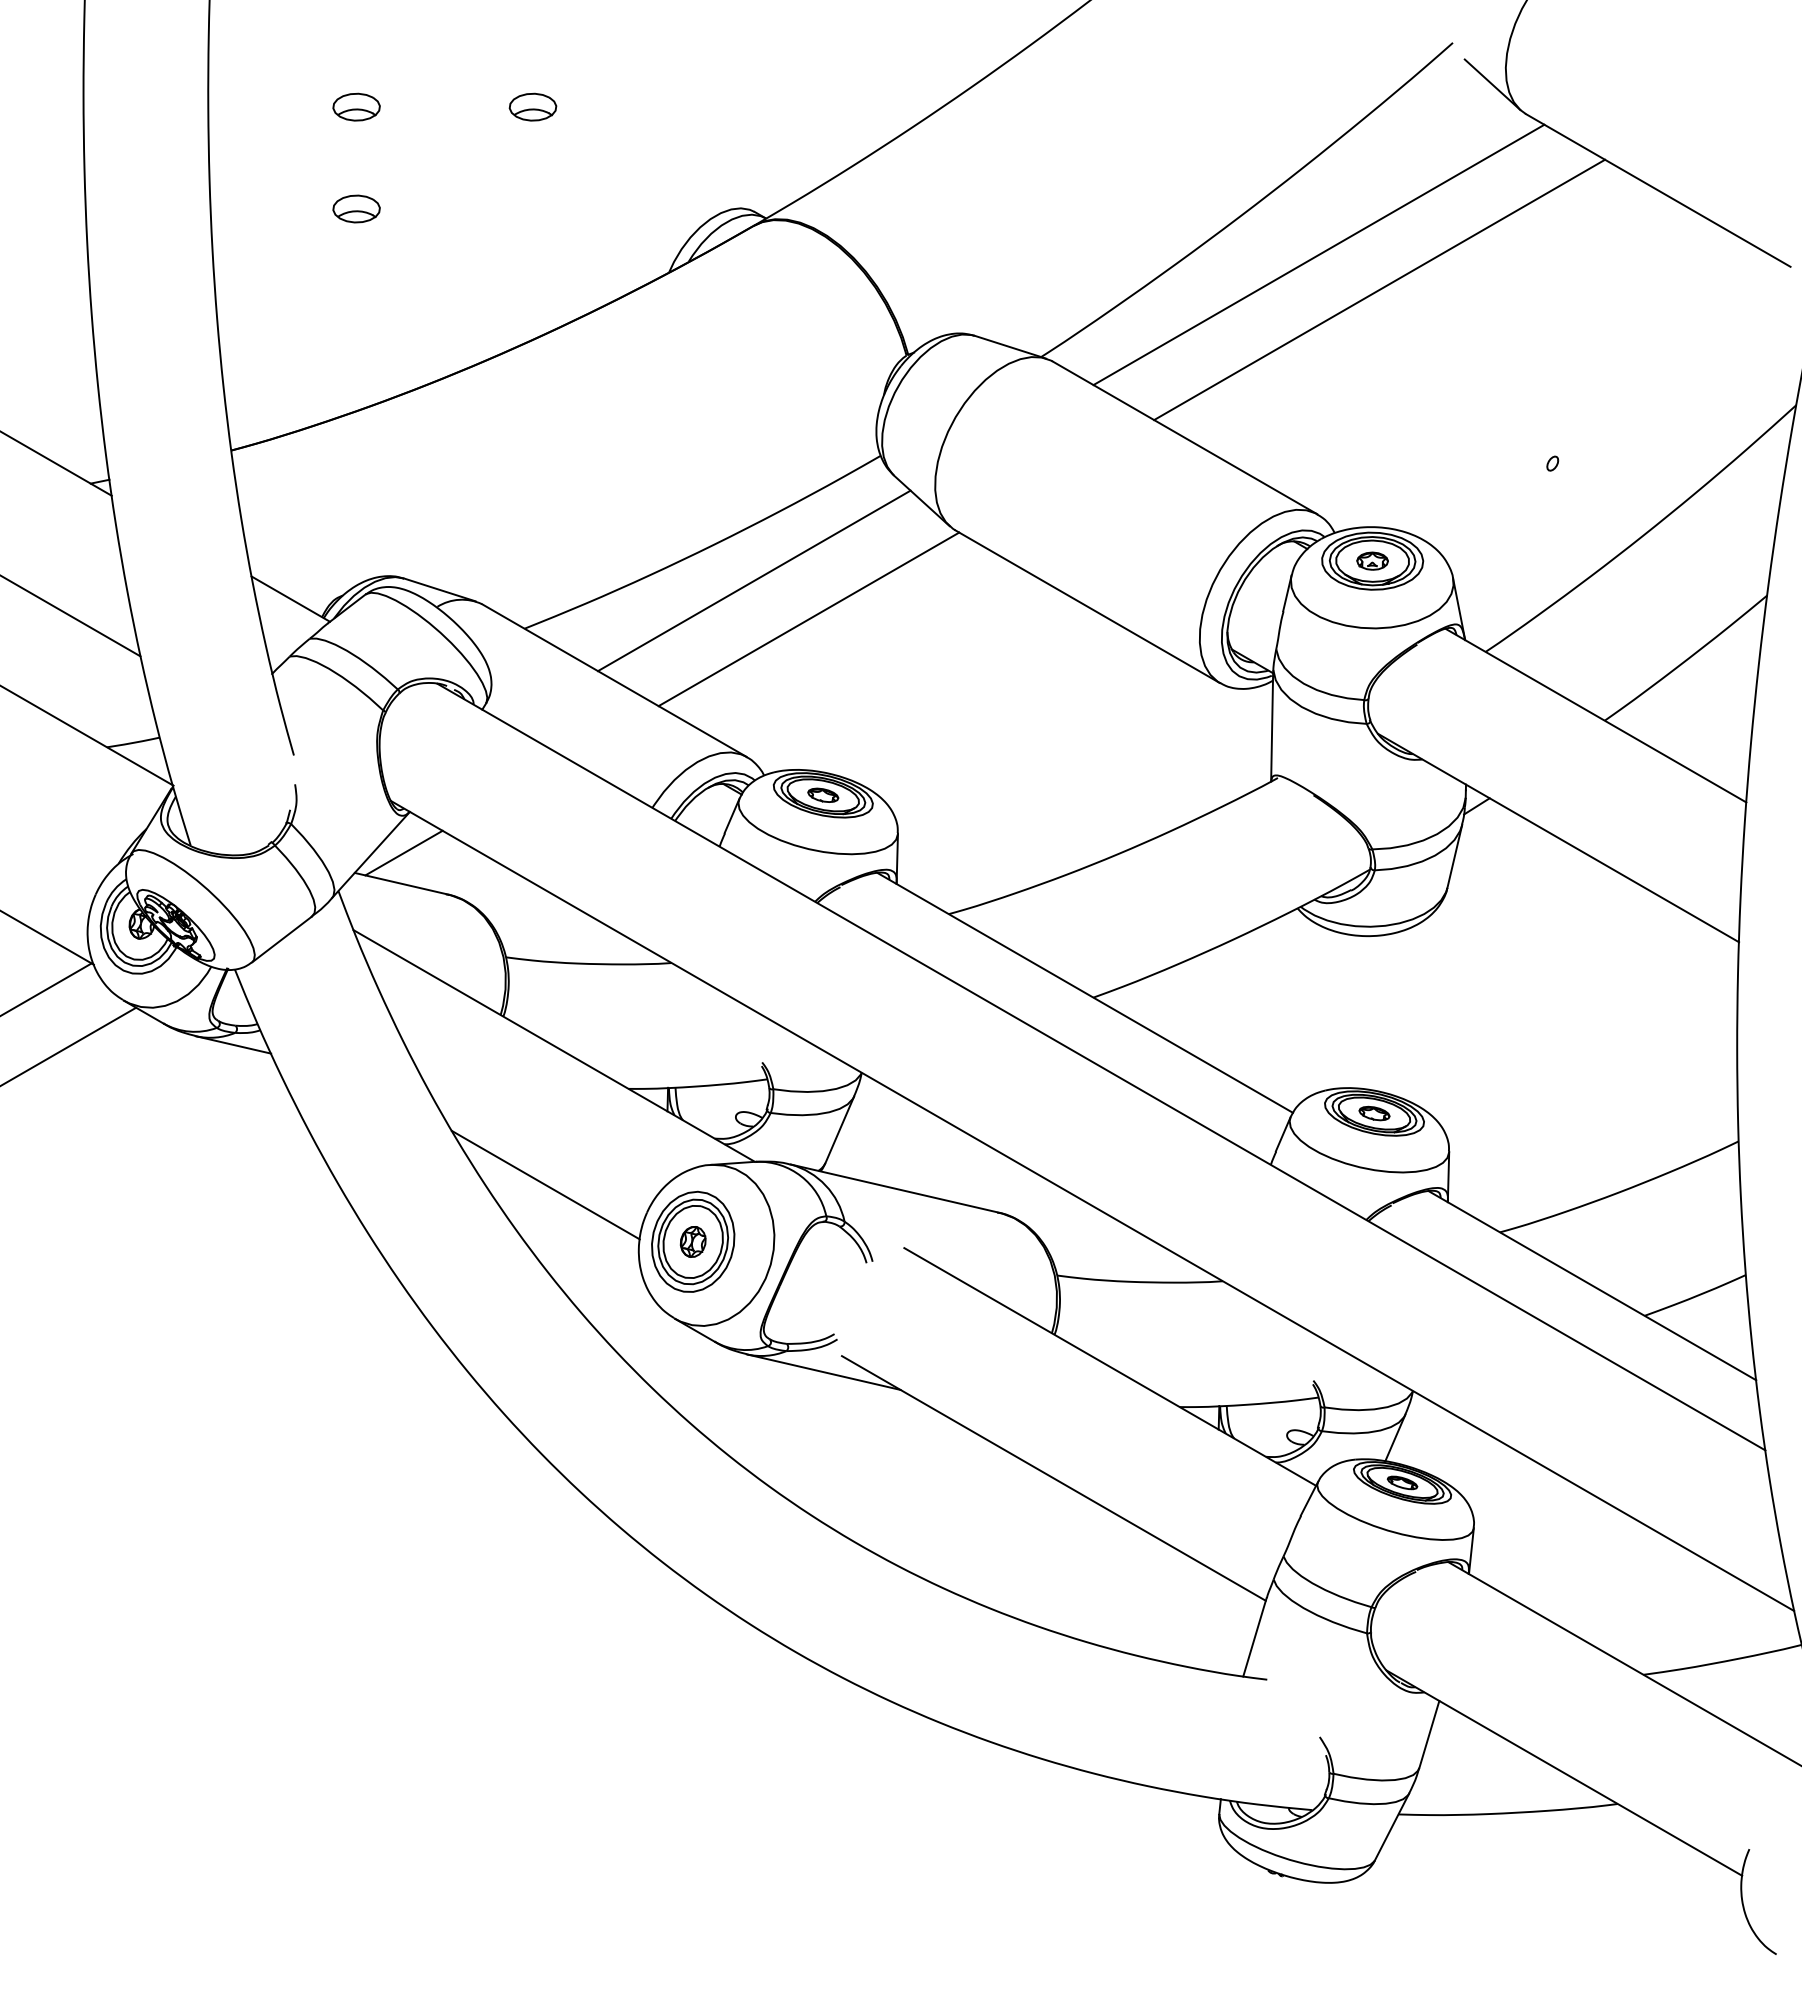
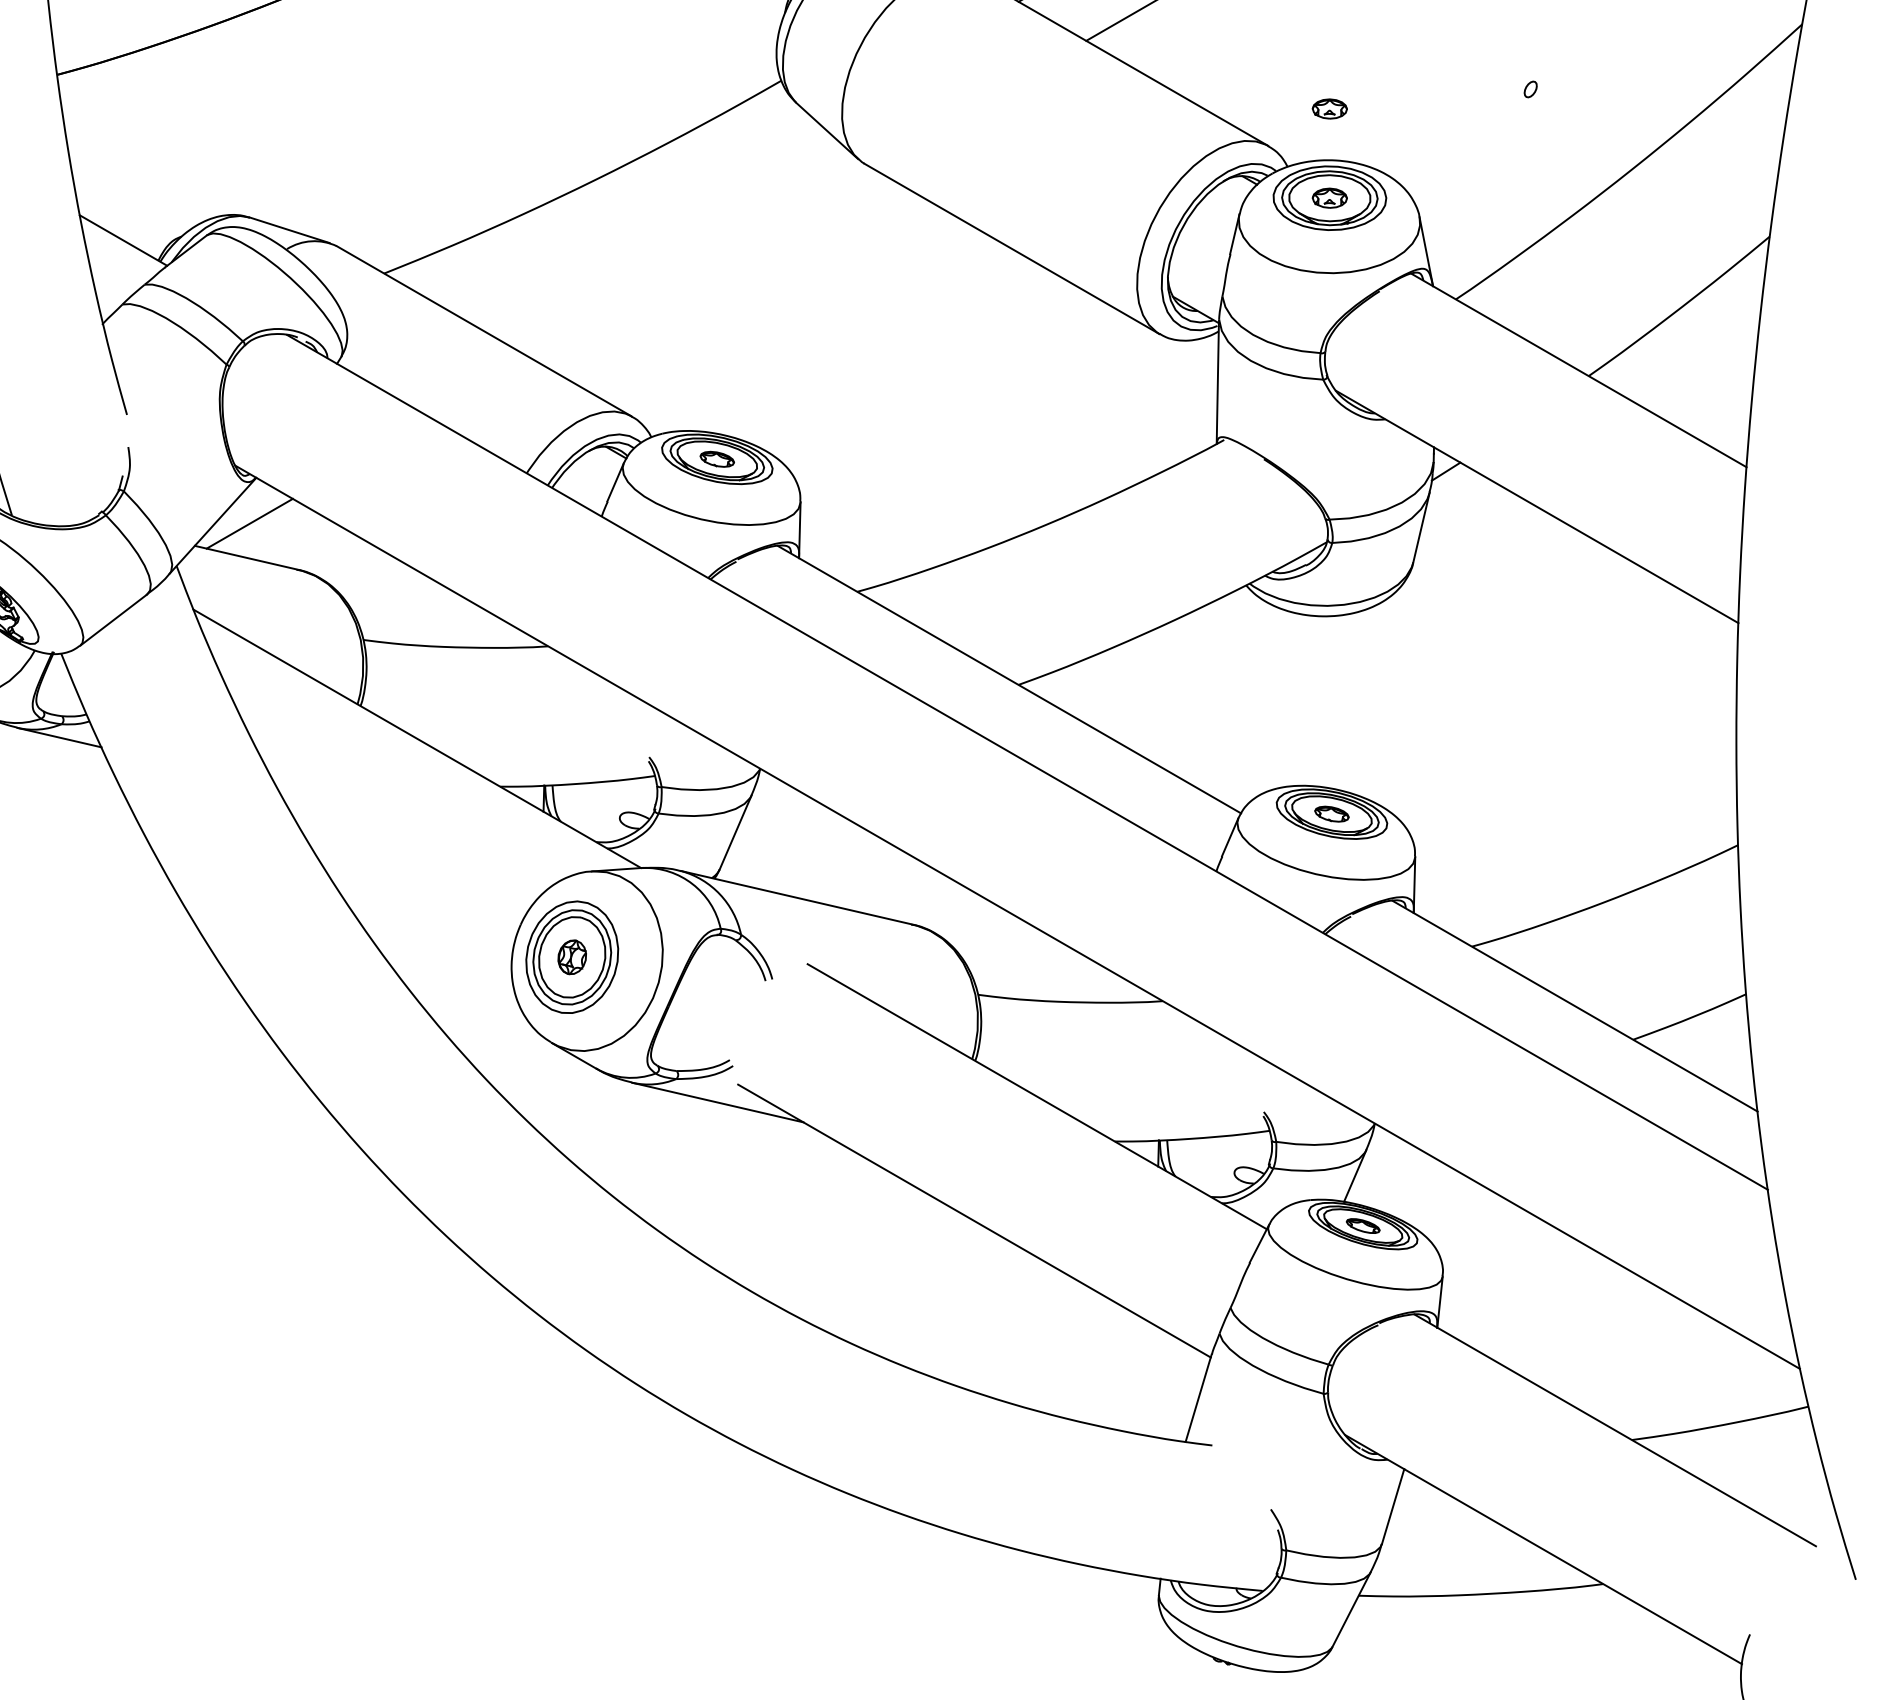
part: (1372, 480) -> (1329, 108), added
line: (754, 580) -> (640, 219), removed
line: (808, 619) -> (700, 263), removed
line: (545, 1184) -> (407, 893), removed

